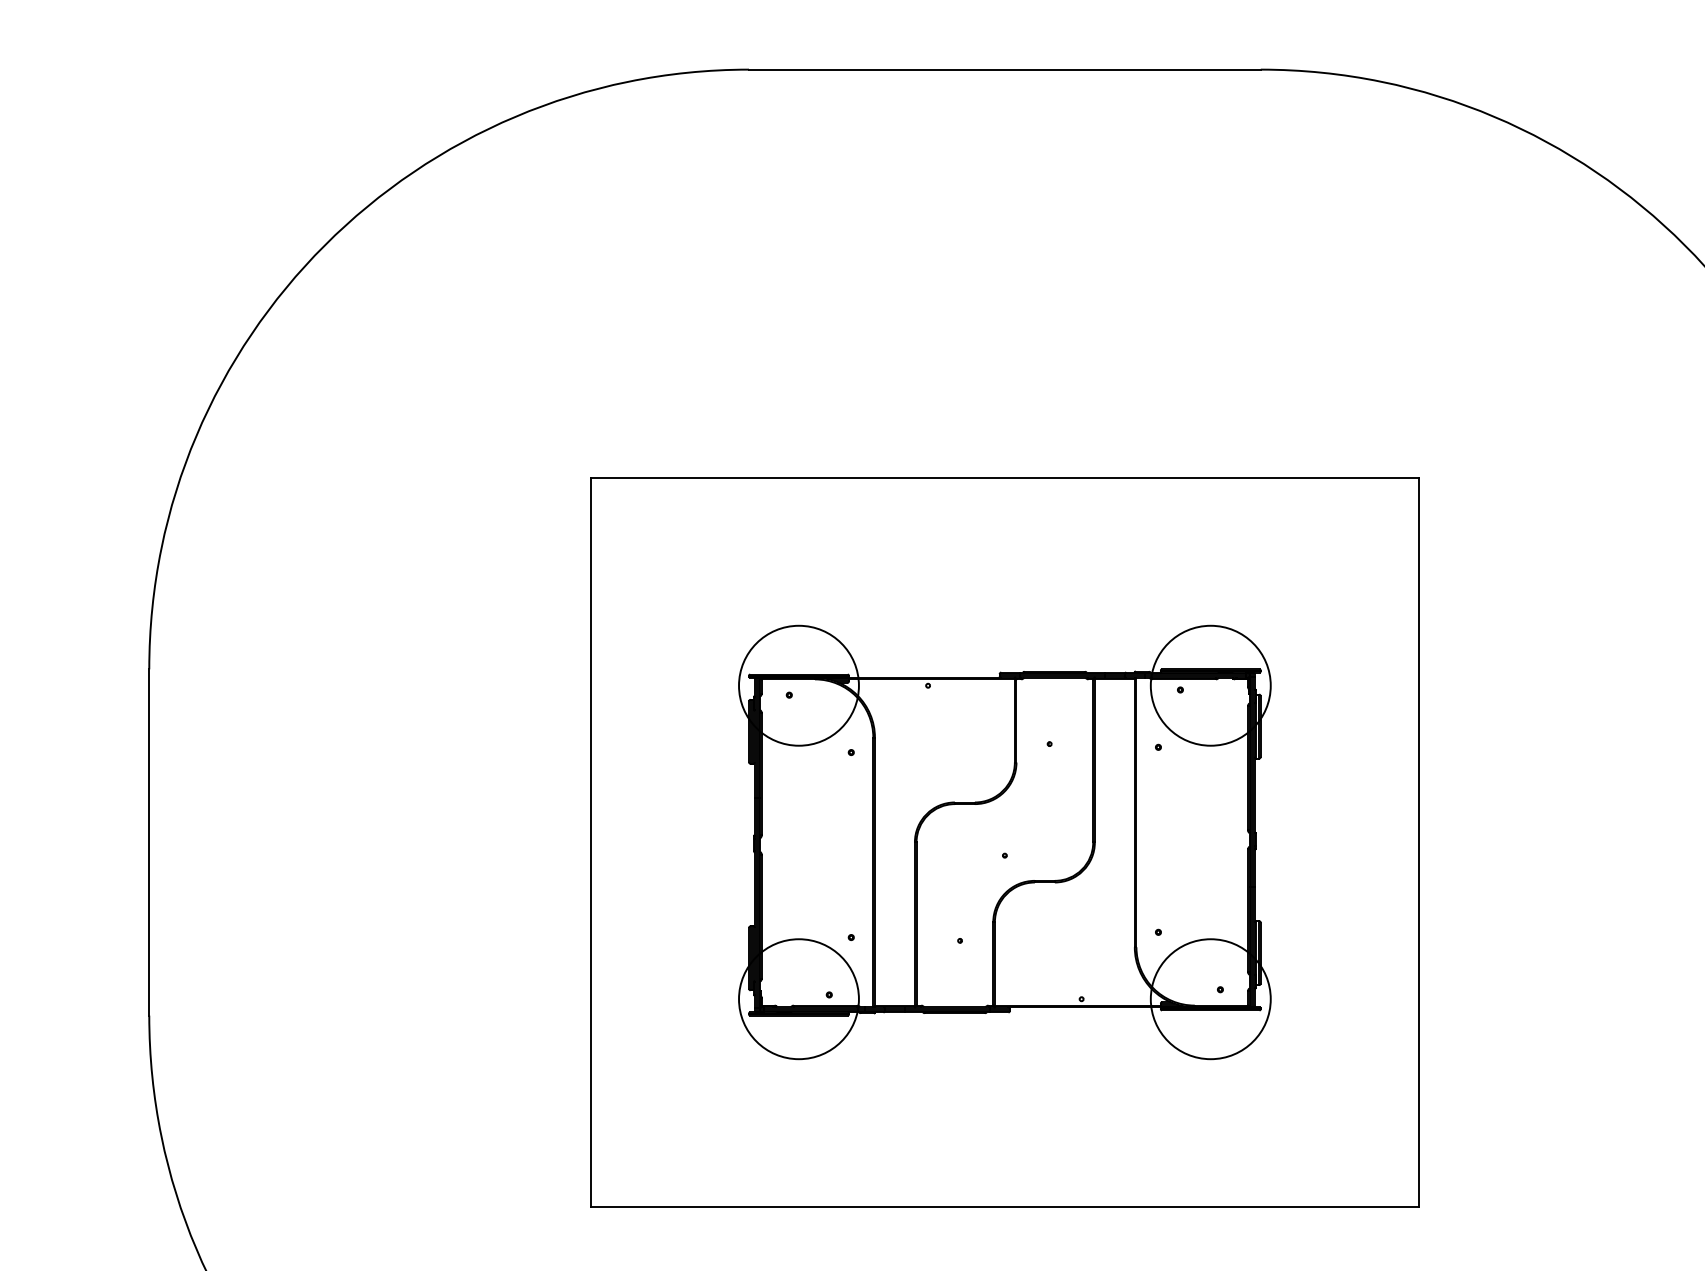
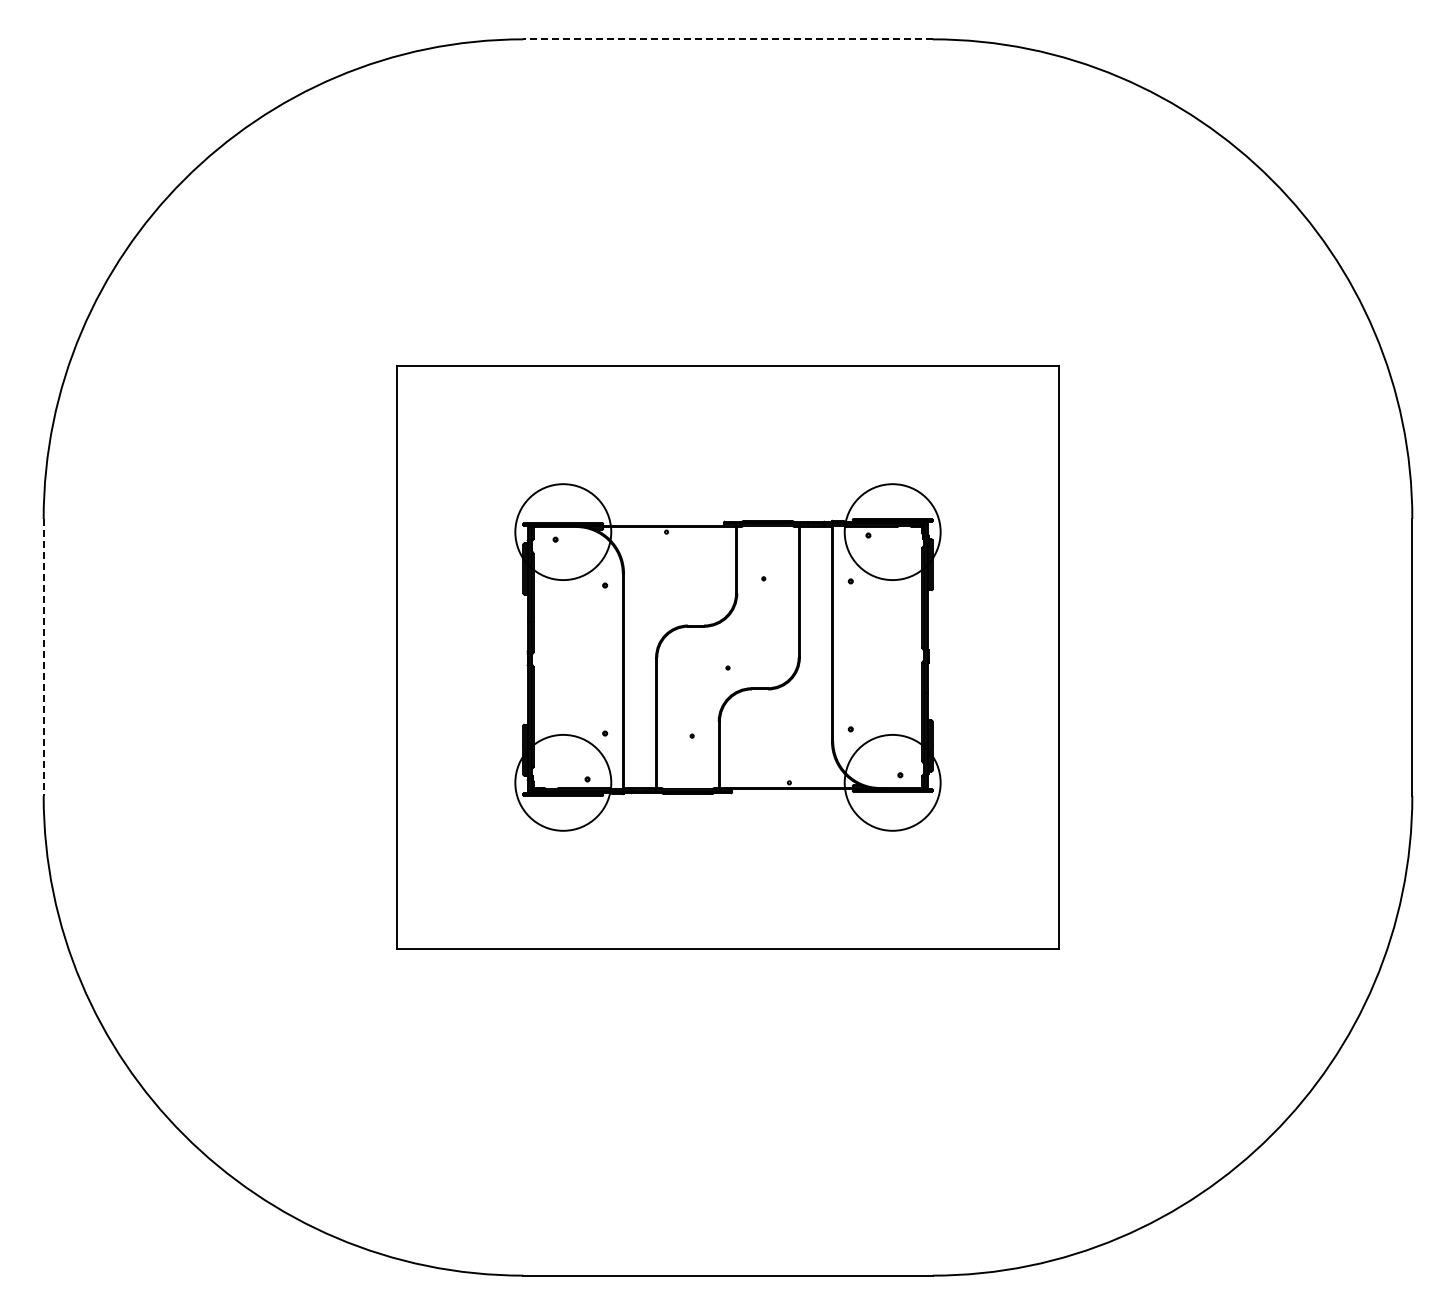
line: (1005, 69) -> (728, 39), solid -> dashed
line: (149, 843) -> (43, 658), solid -> dashed

